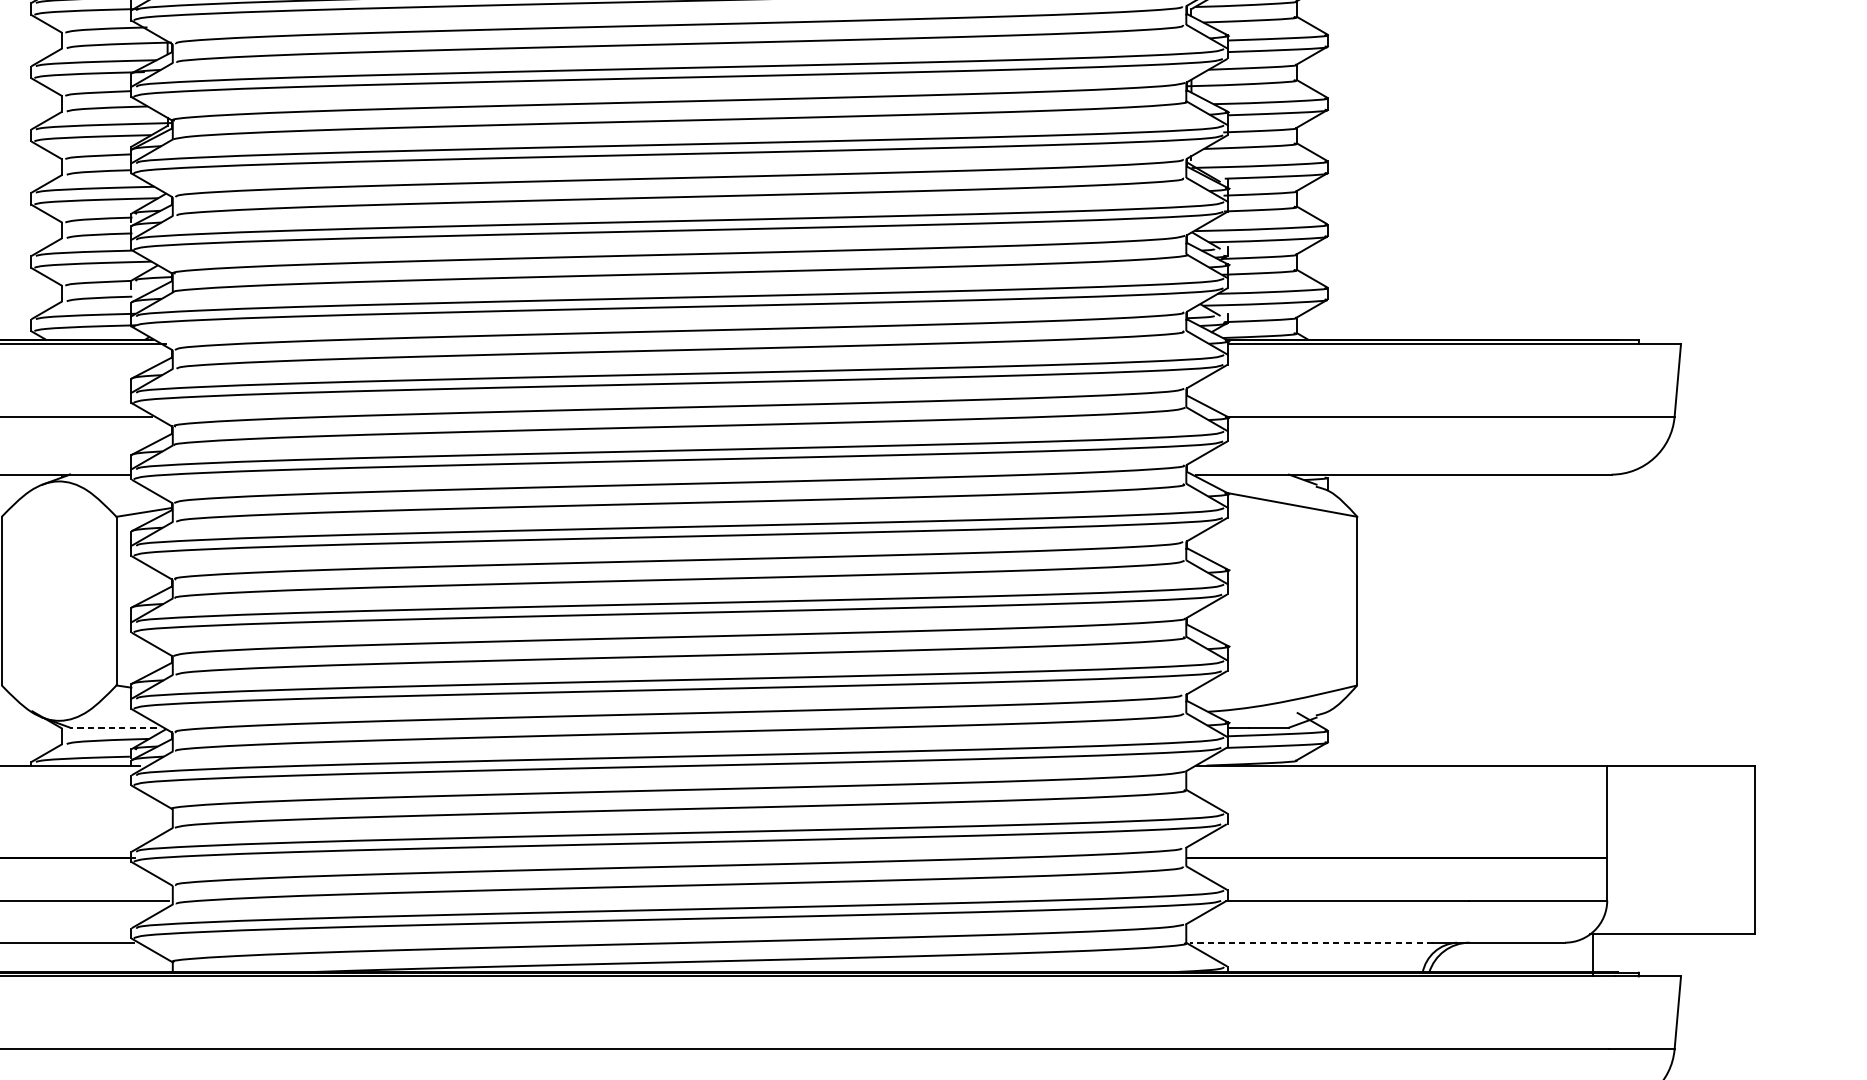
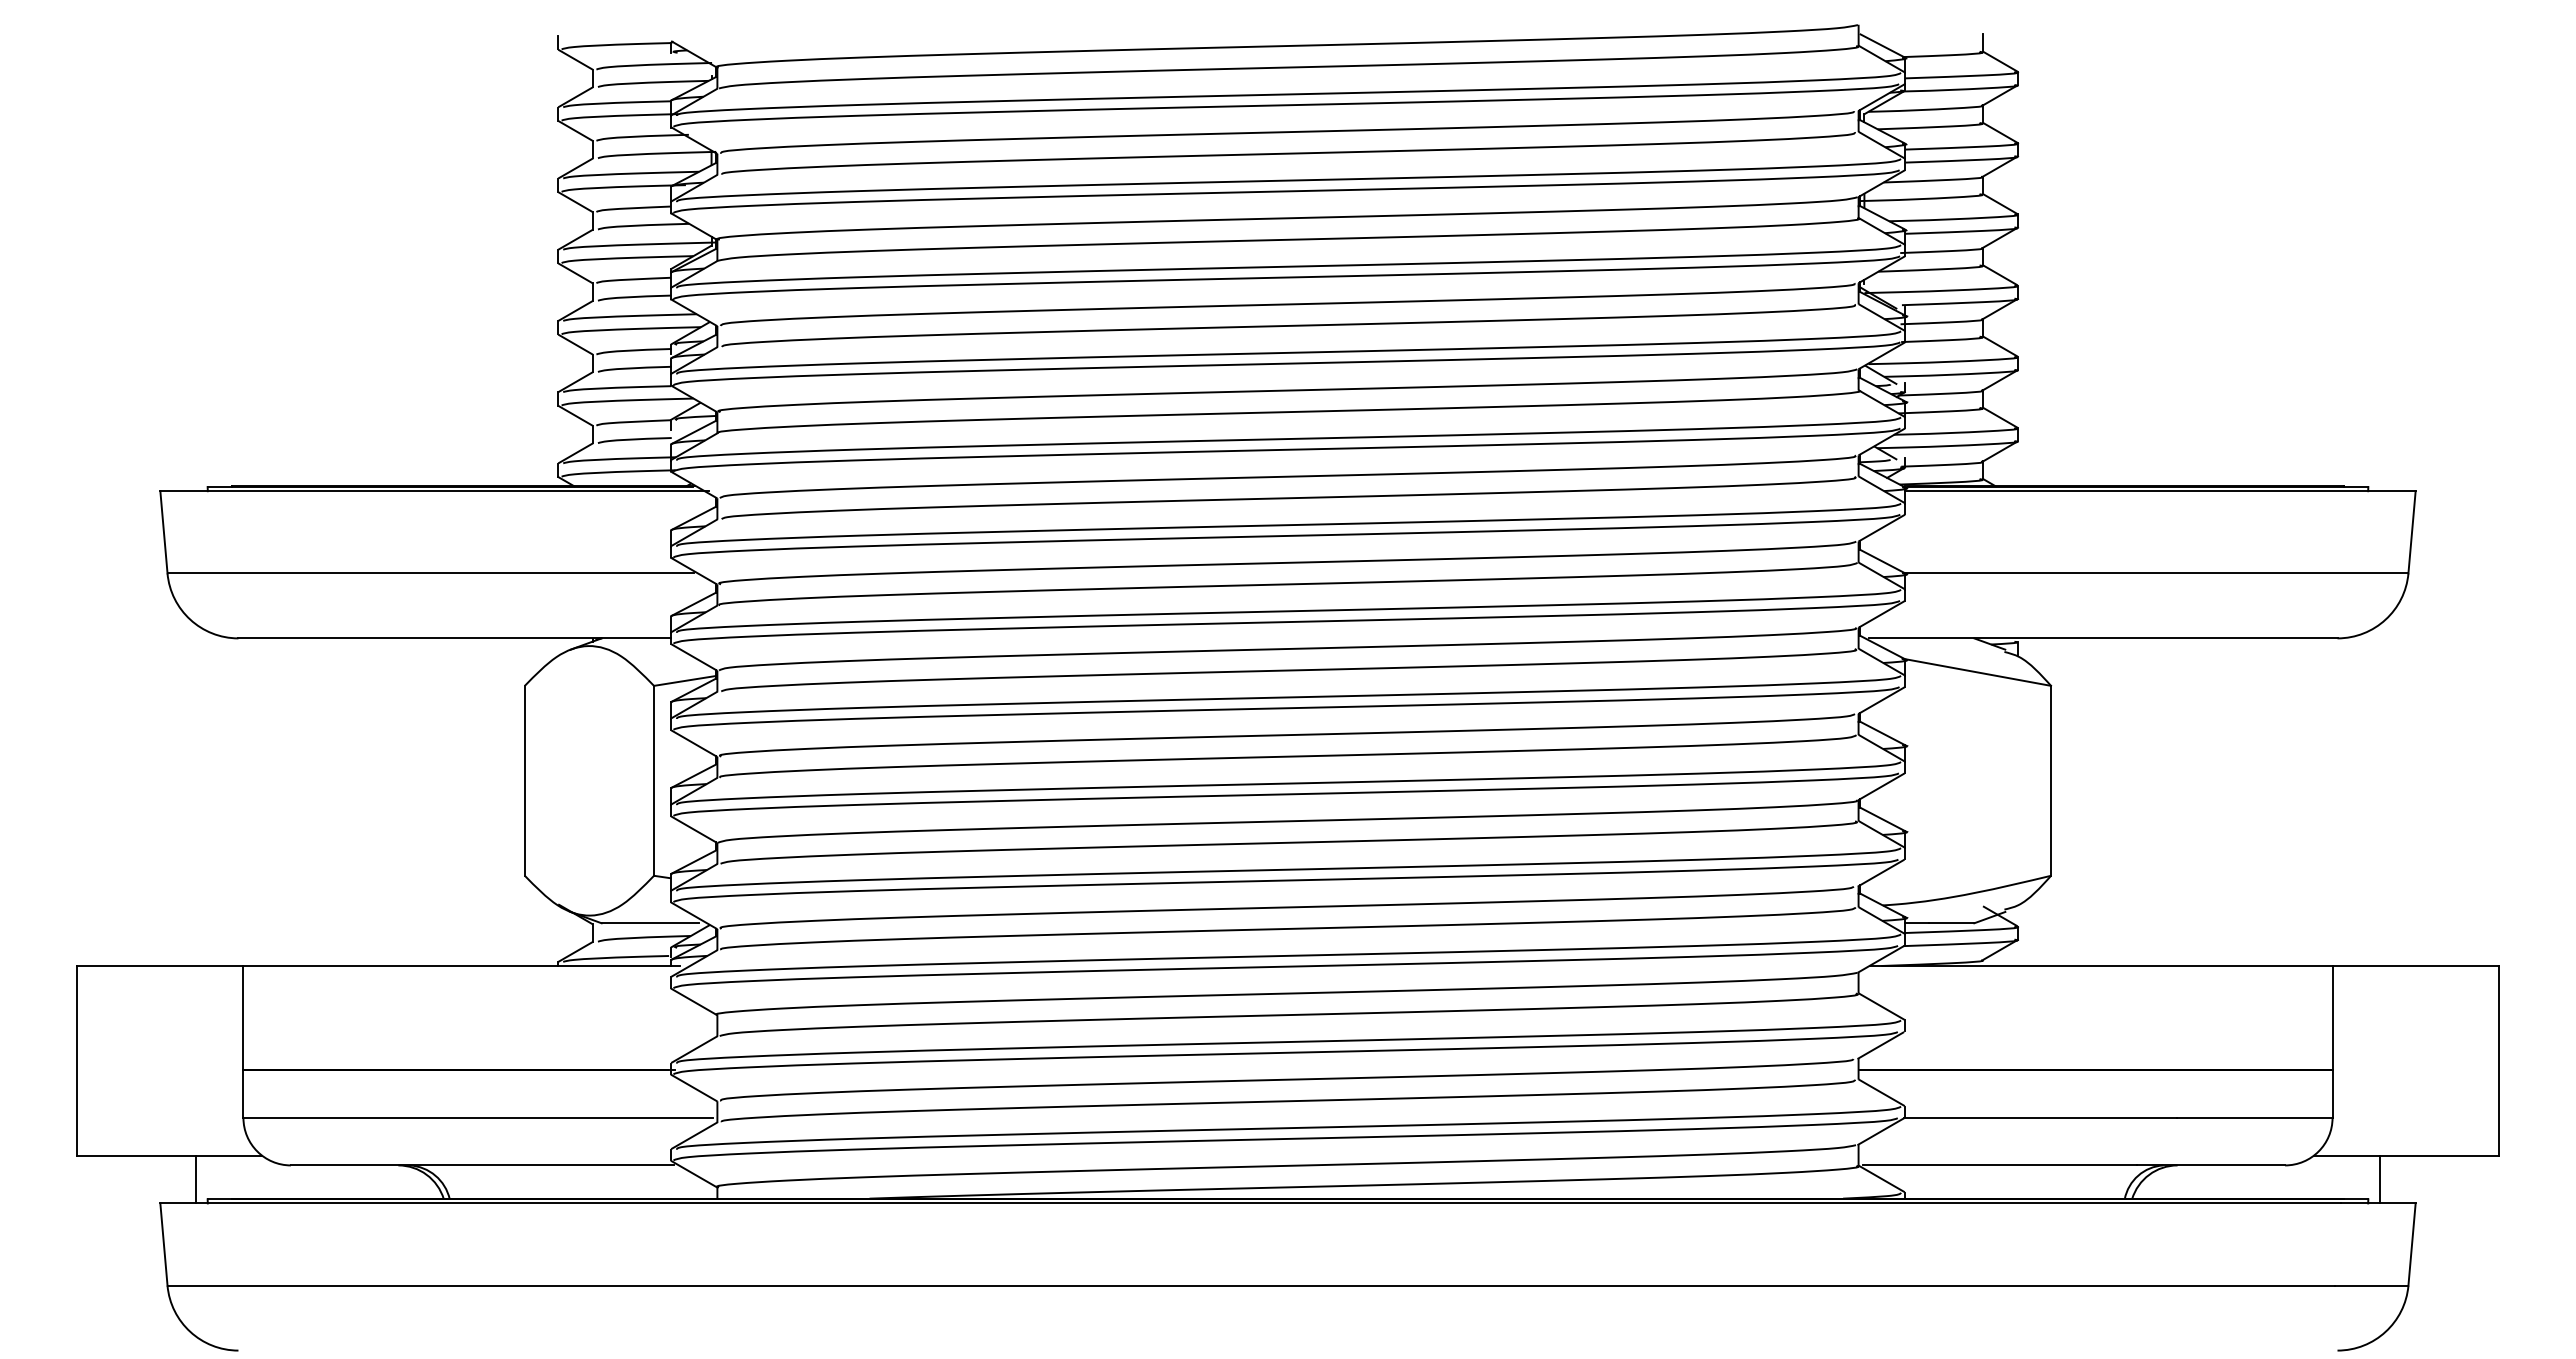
line: (113, 727) -> (650, 923), dashed -> solid
line: (1311, 942) -> (1999, 1165), dashed -> solid
line: (1593, 955) -> (2380, 1179), moved

